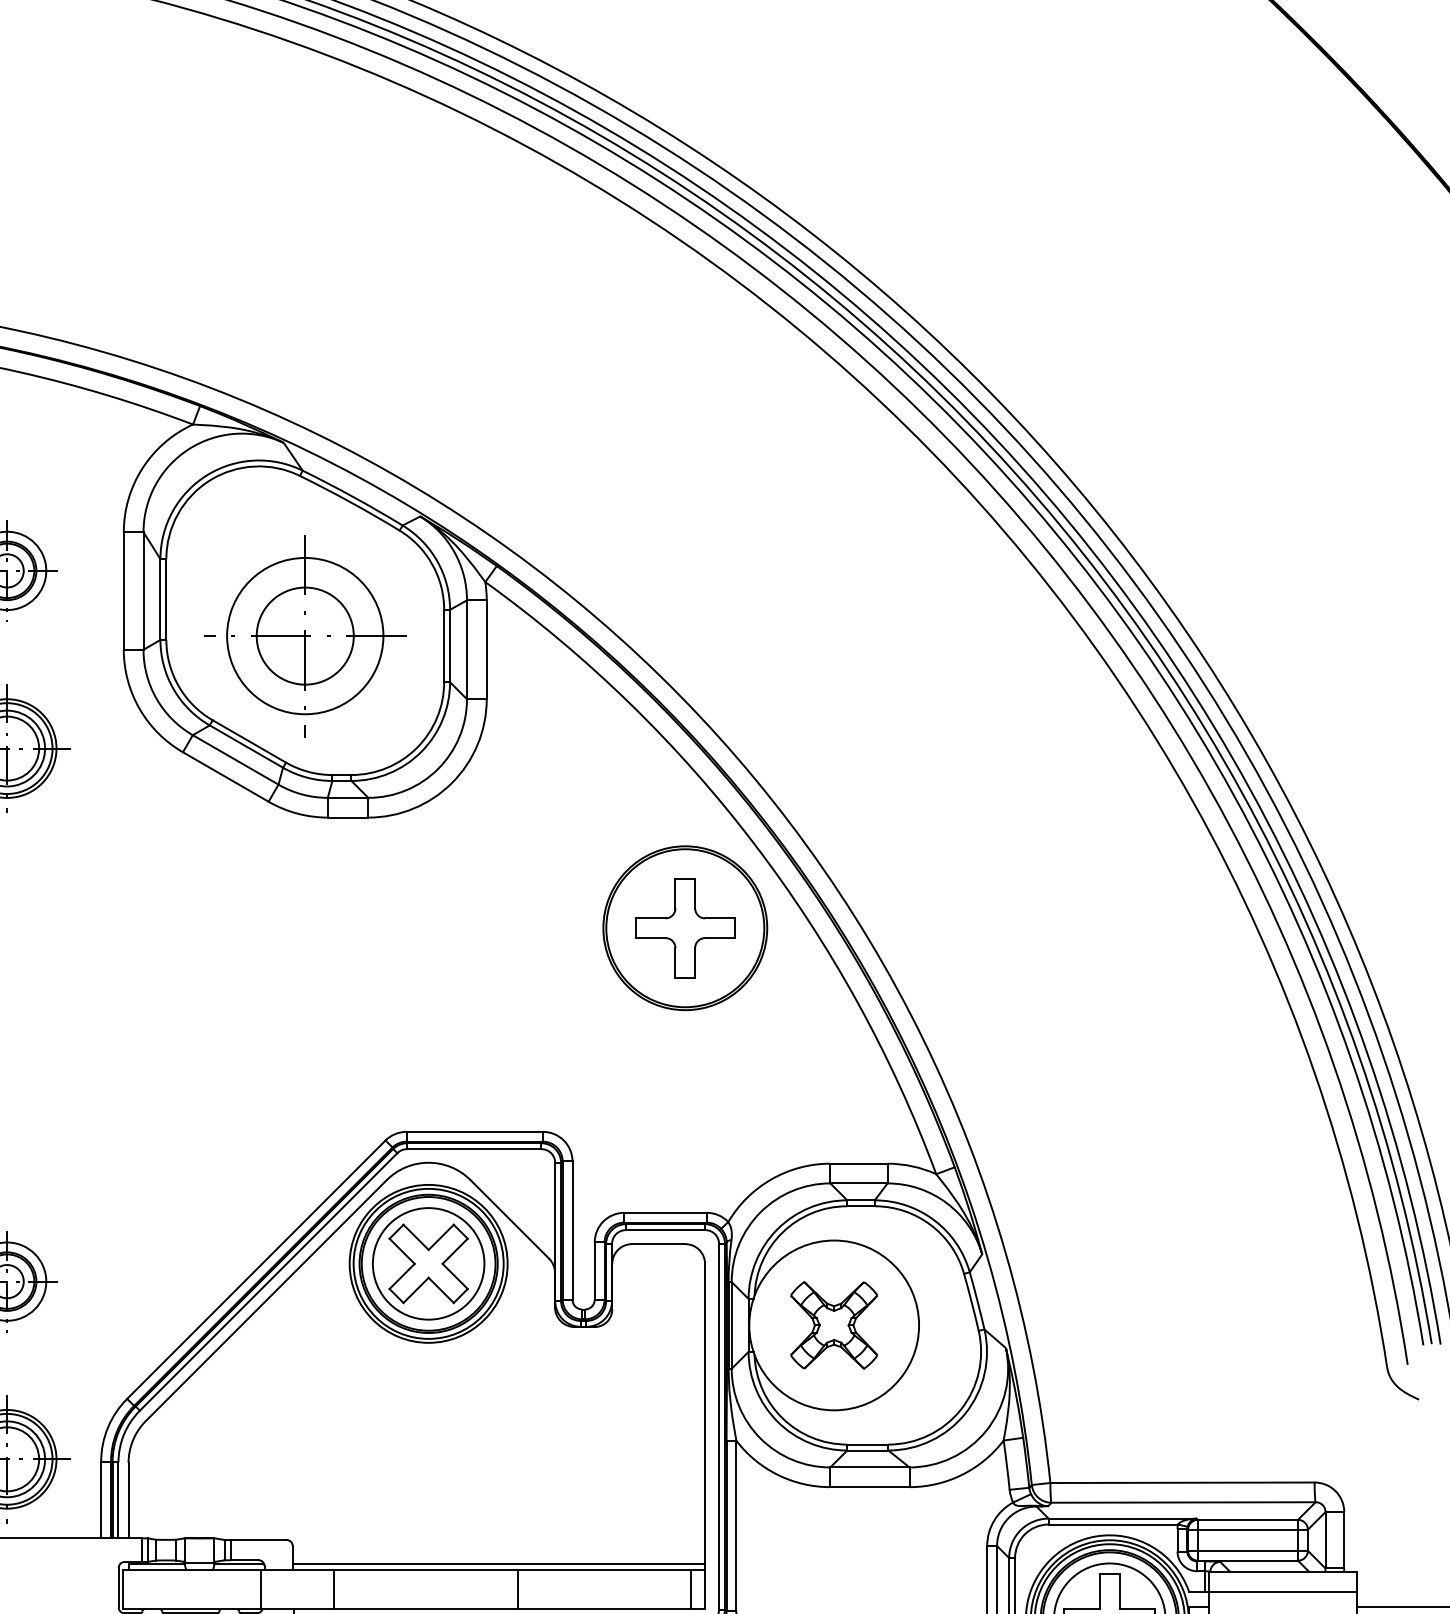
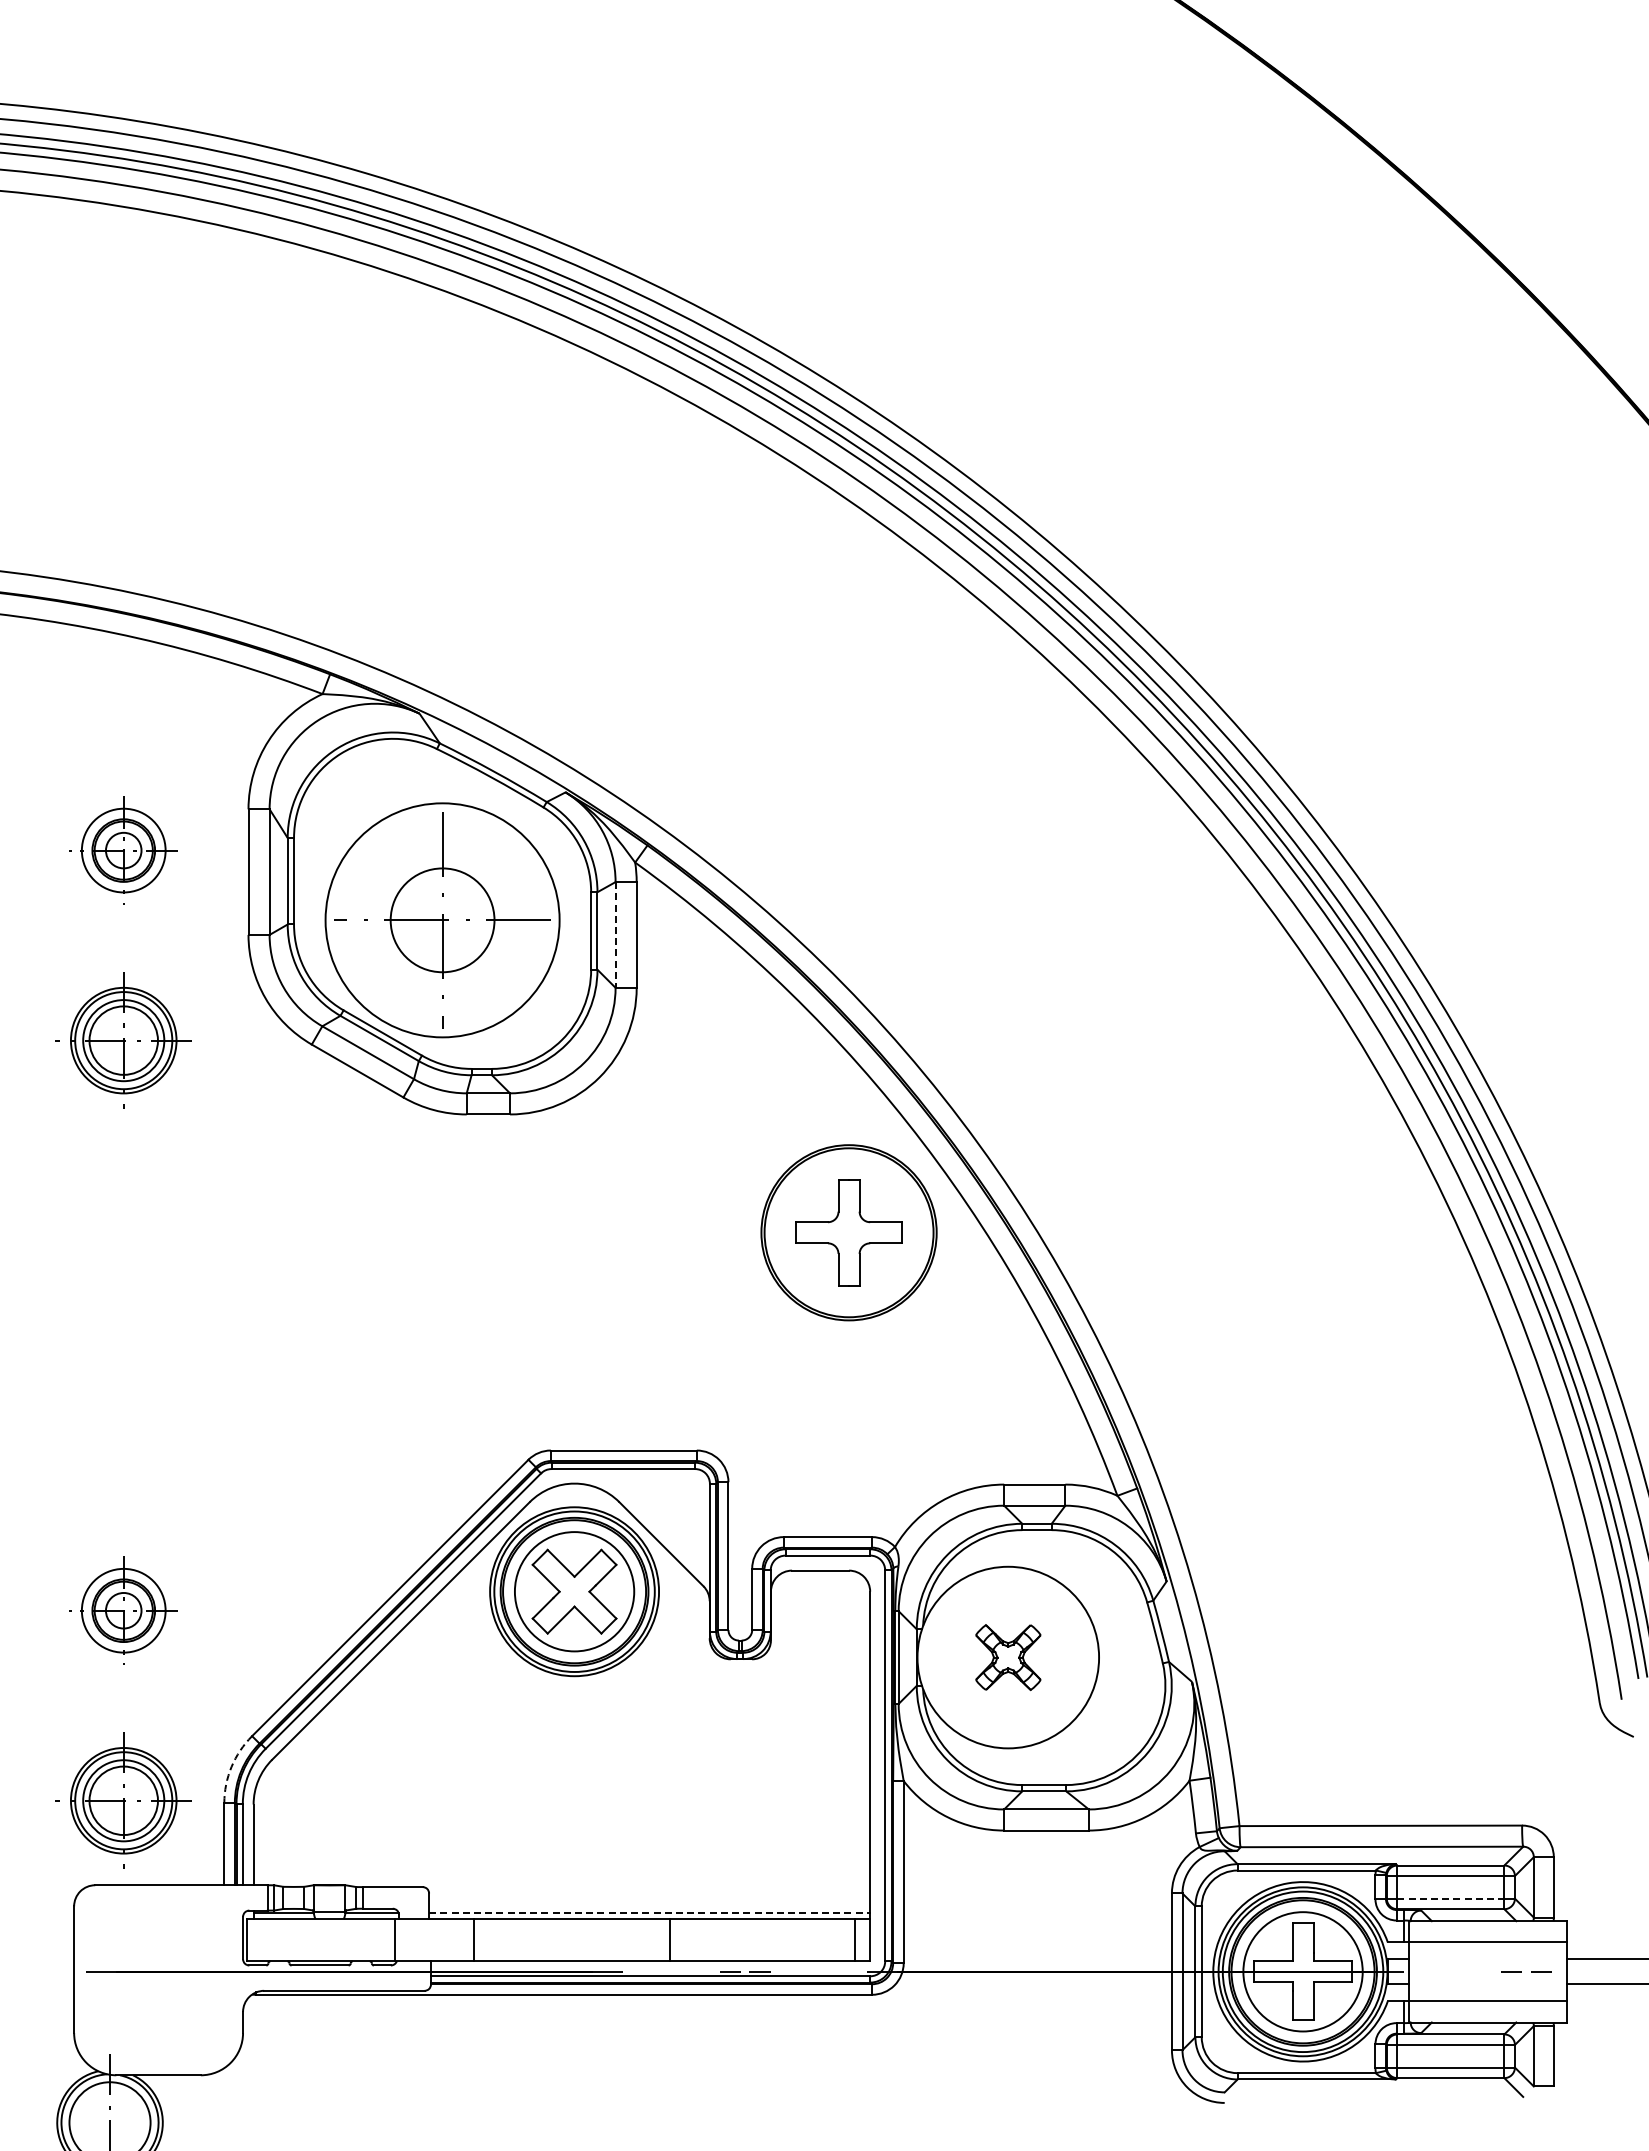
circle: (305, 635) -> (442, 919), size x1.4
line: (466, 649) -> (615, 934), solid -> dashed
part: (834, 1325) -> (1008, 1657), size x0.7
arc: (107, 1427) -> (231, 1766), solid -> dashed
line: (1247, 1550) -> (1450, 1898), solid -> dashed
line: (498, 1563) -> (649, 1912), solid -> dashed

